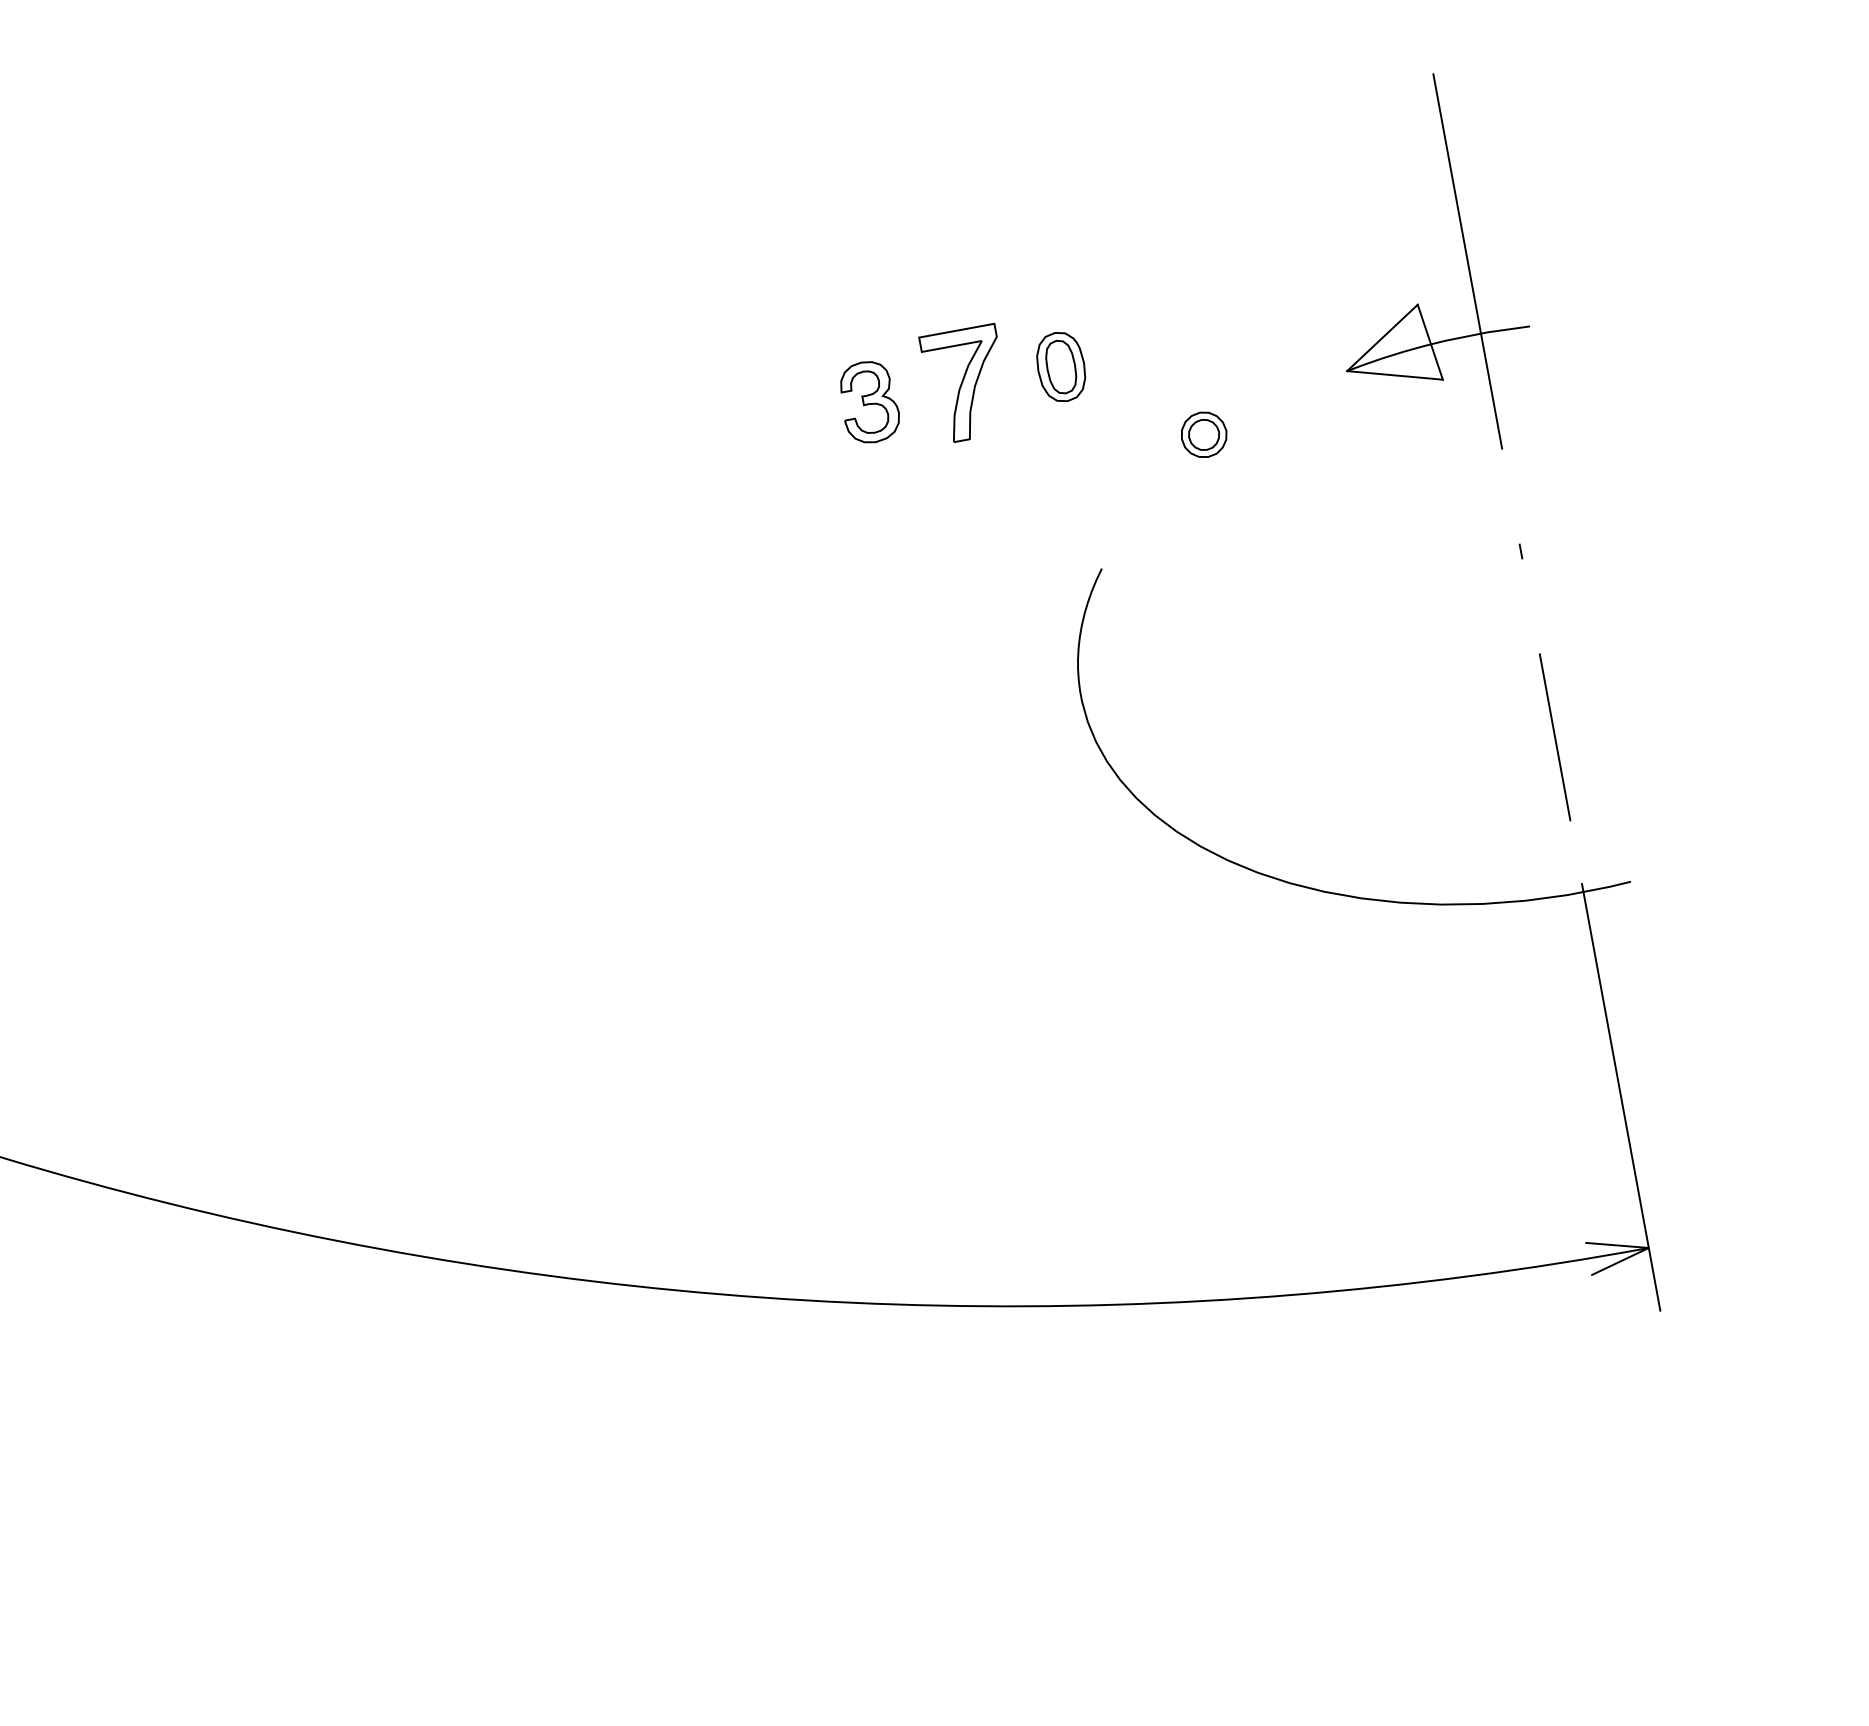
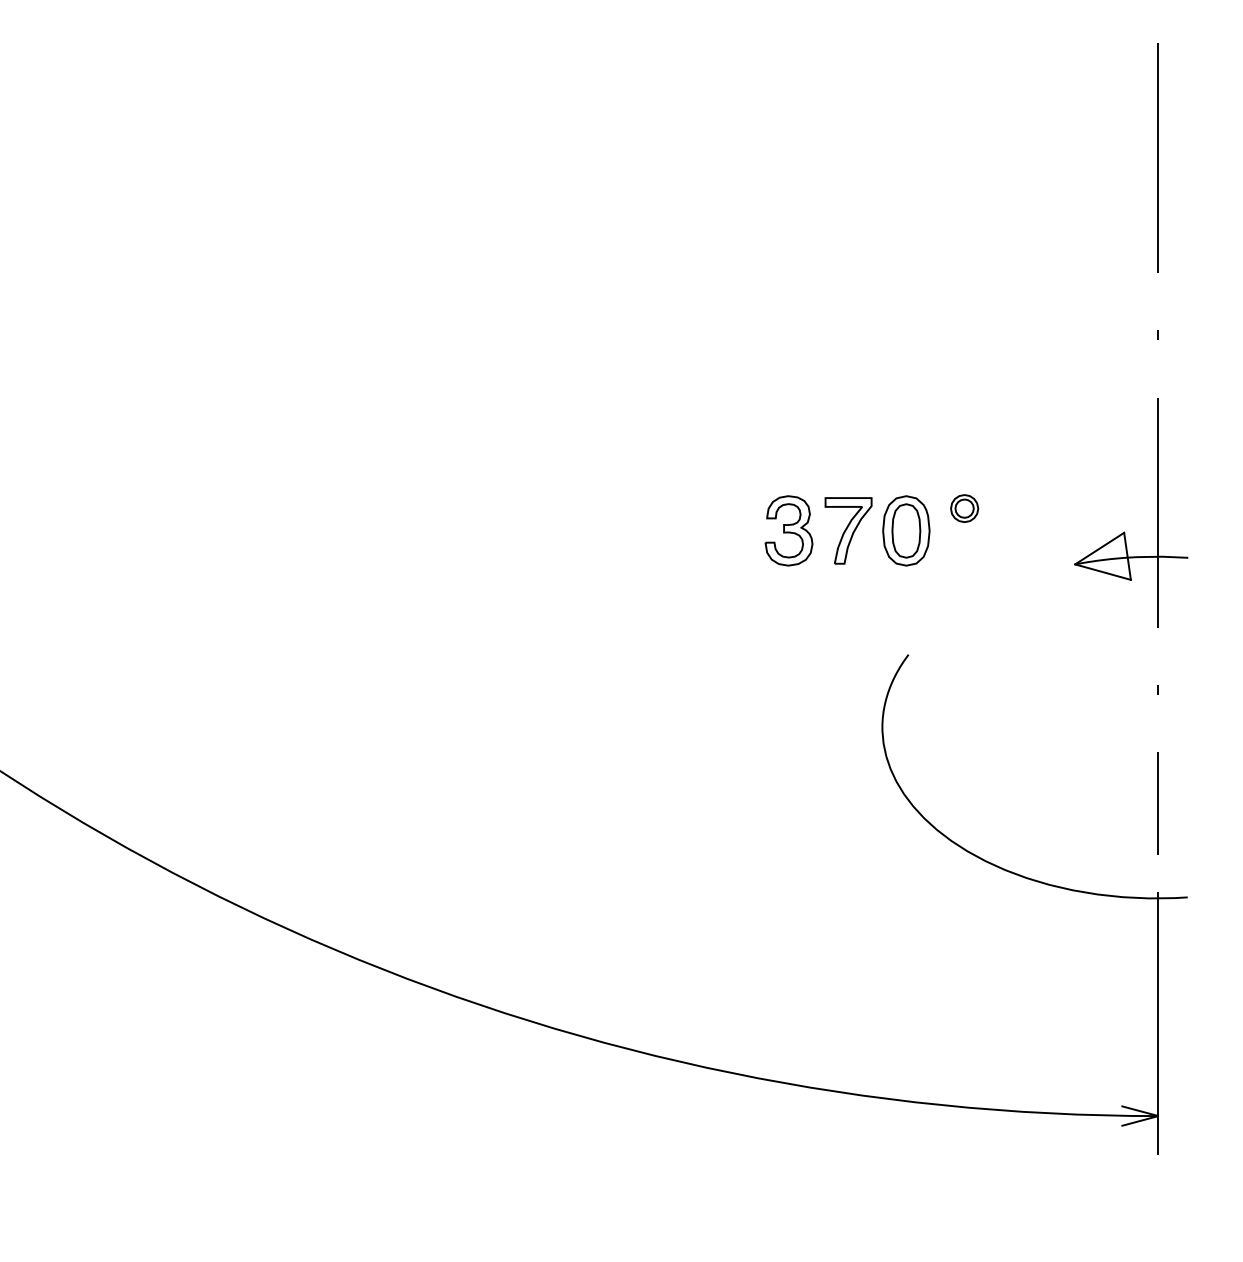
part: (1061, 366) -> (906, 530), size x1.67
part: (868, 401) -> (788, 530), size x1.43
part: (1203, 434) -> (964, 508), moved

